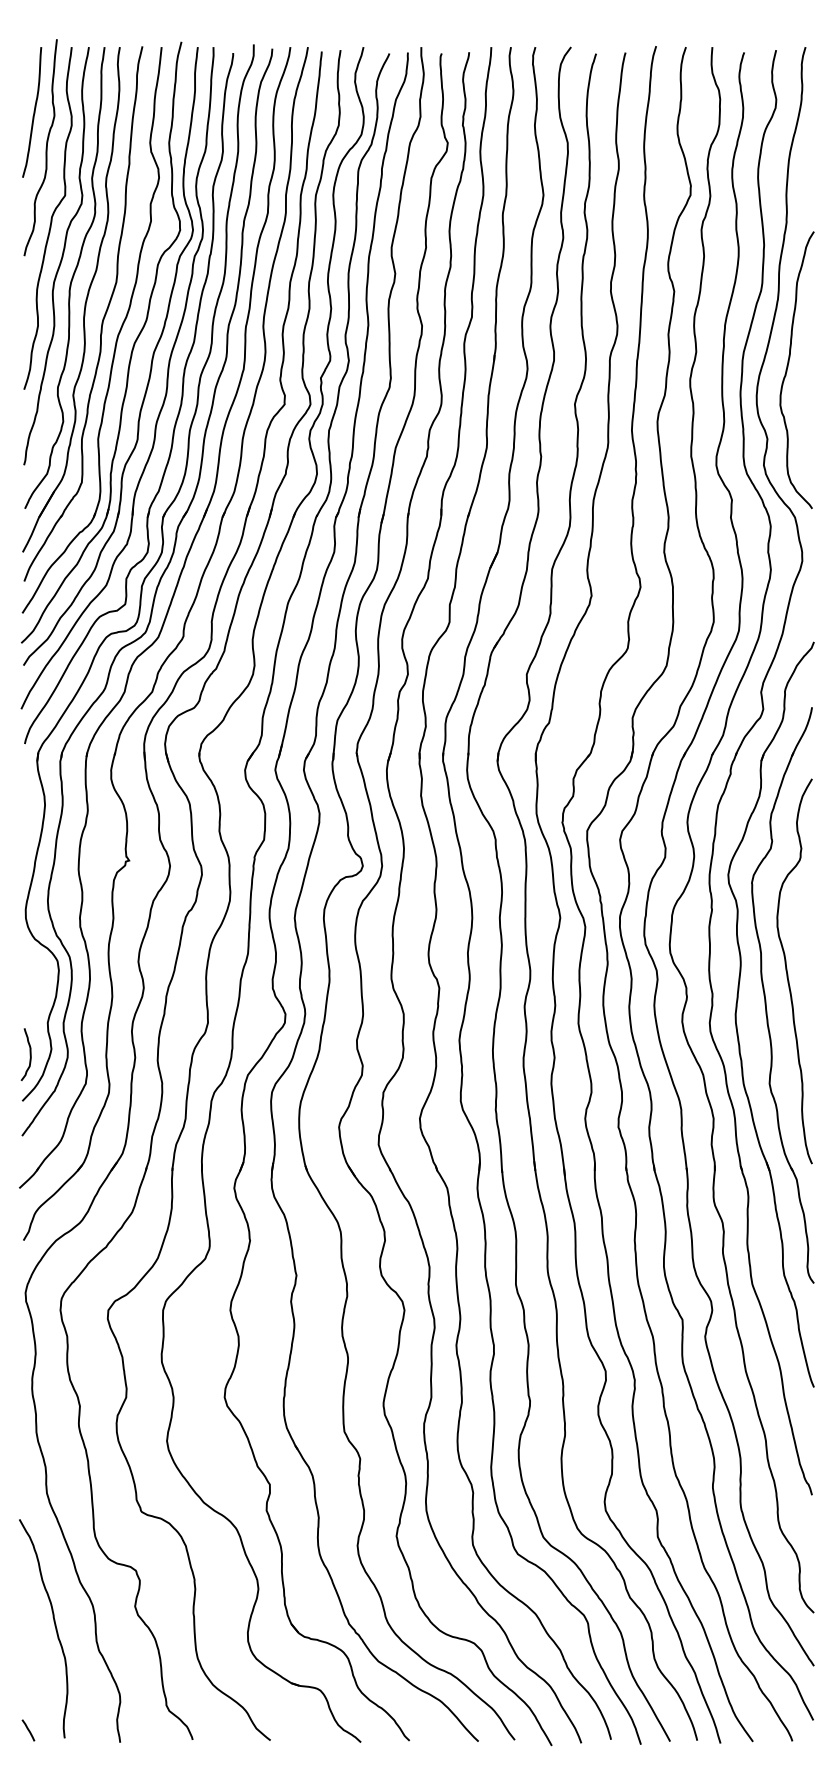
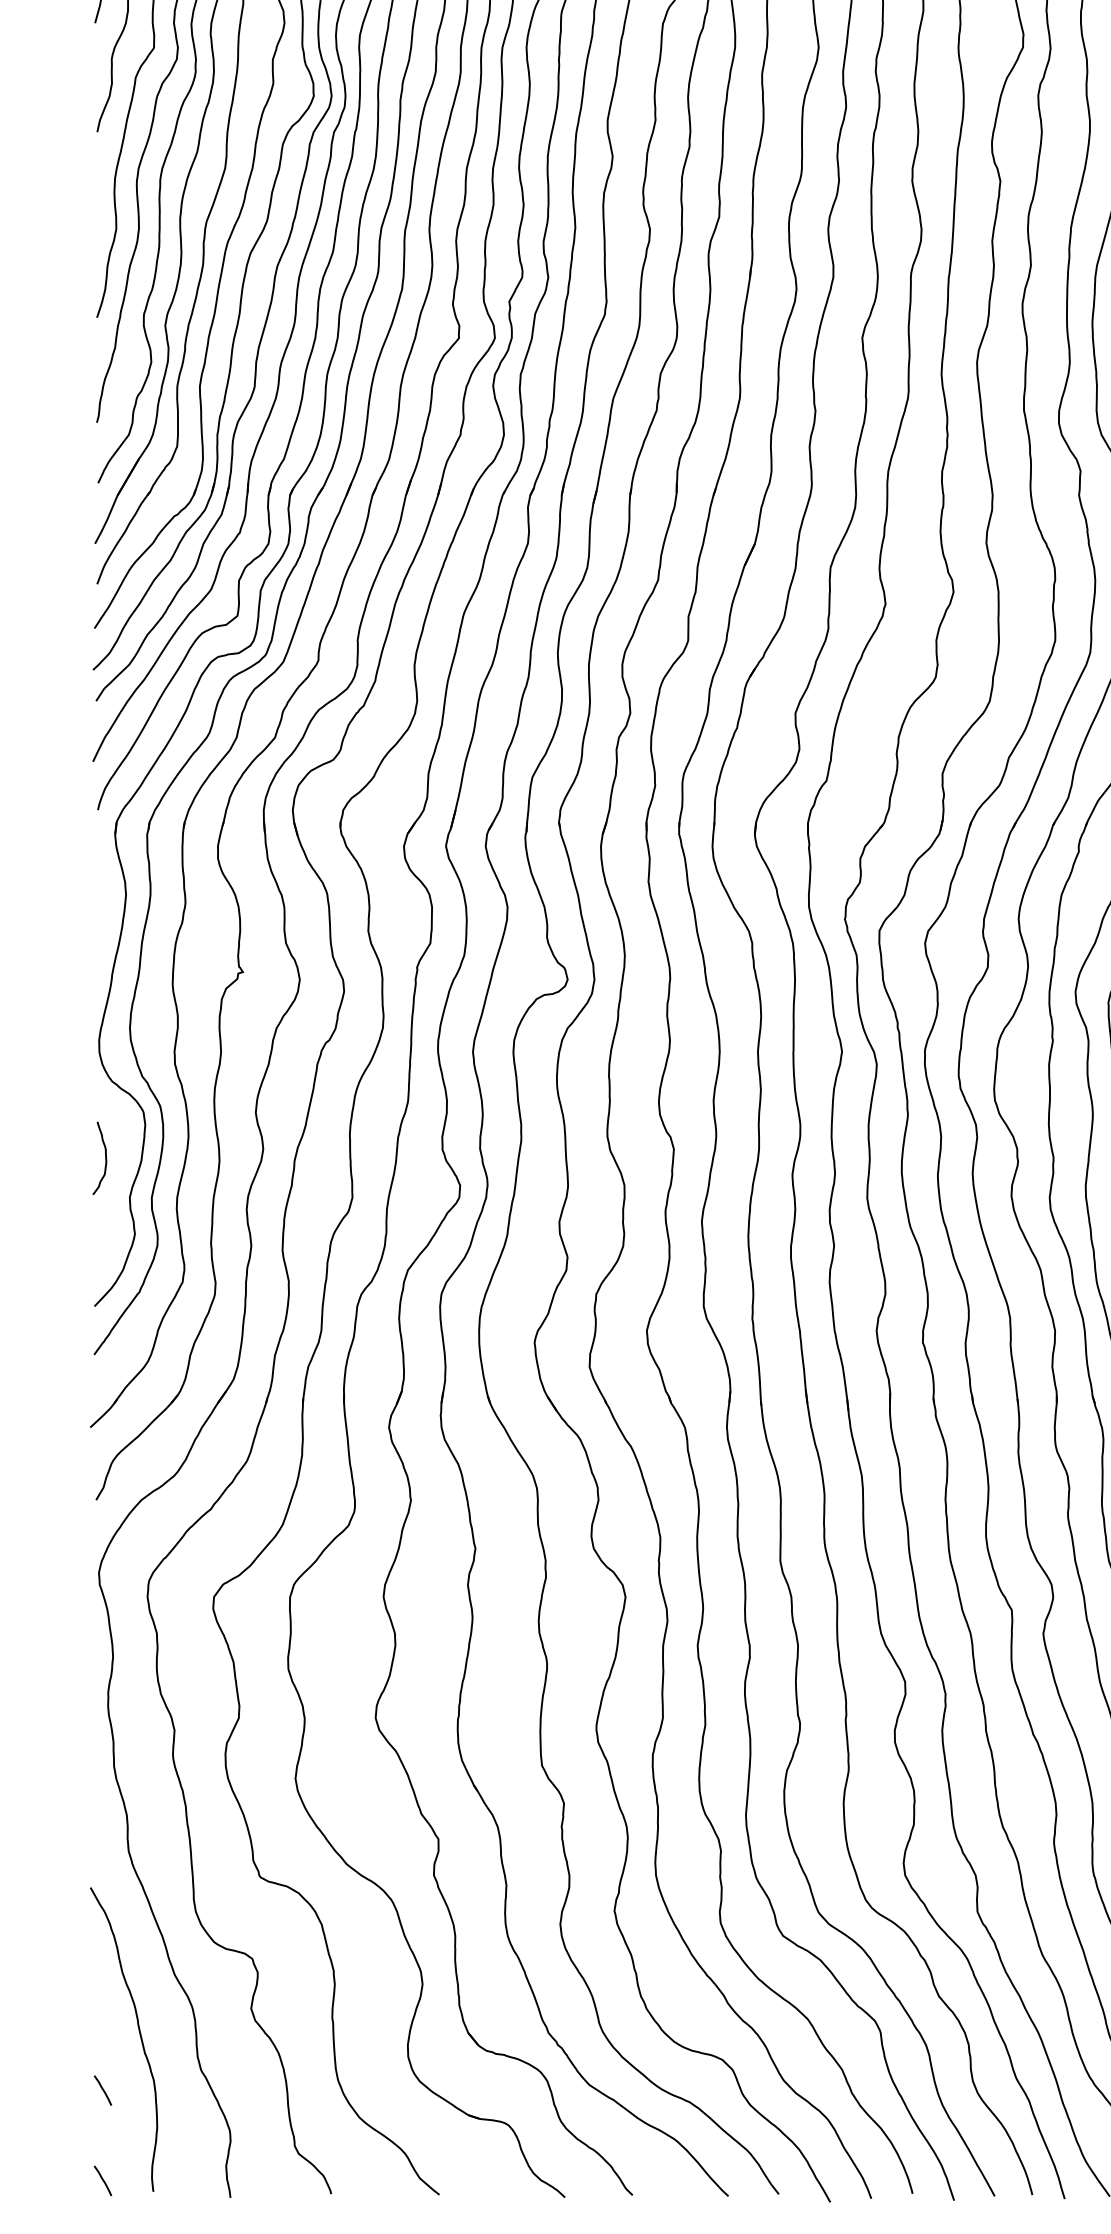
curve: (29, 1054) -> (104, 1158), moved
line: (28, 1665) -> (103, 2090), added

